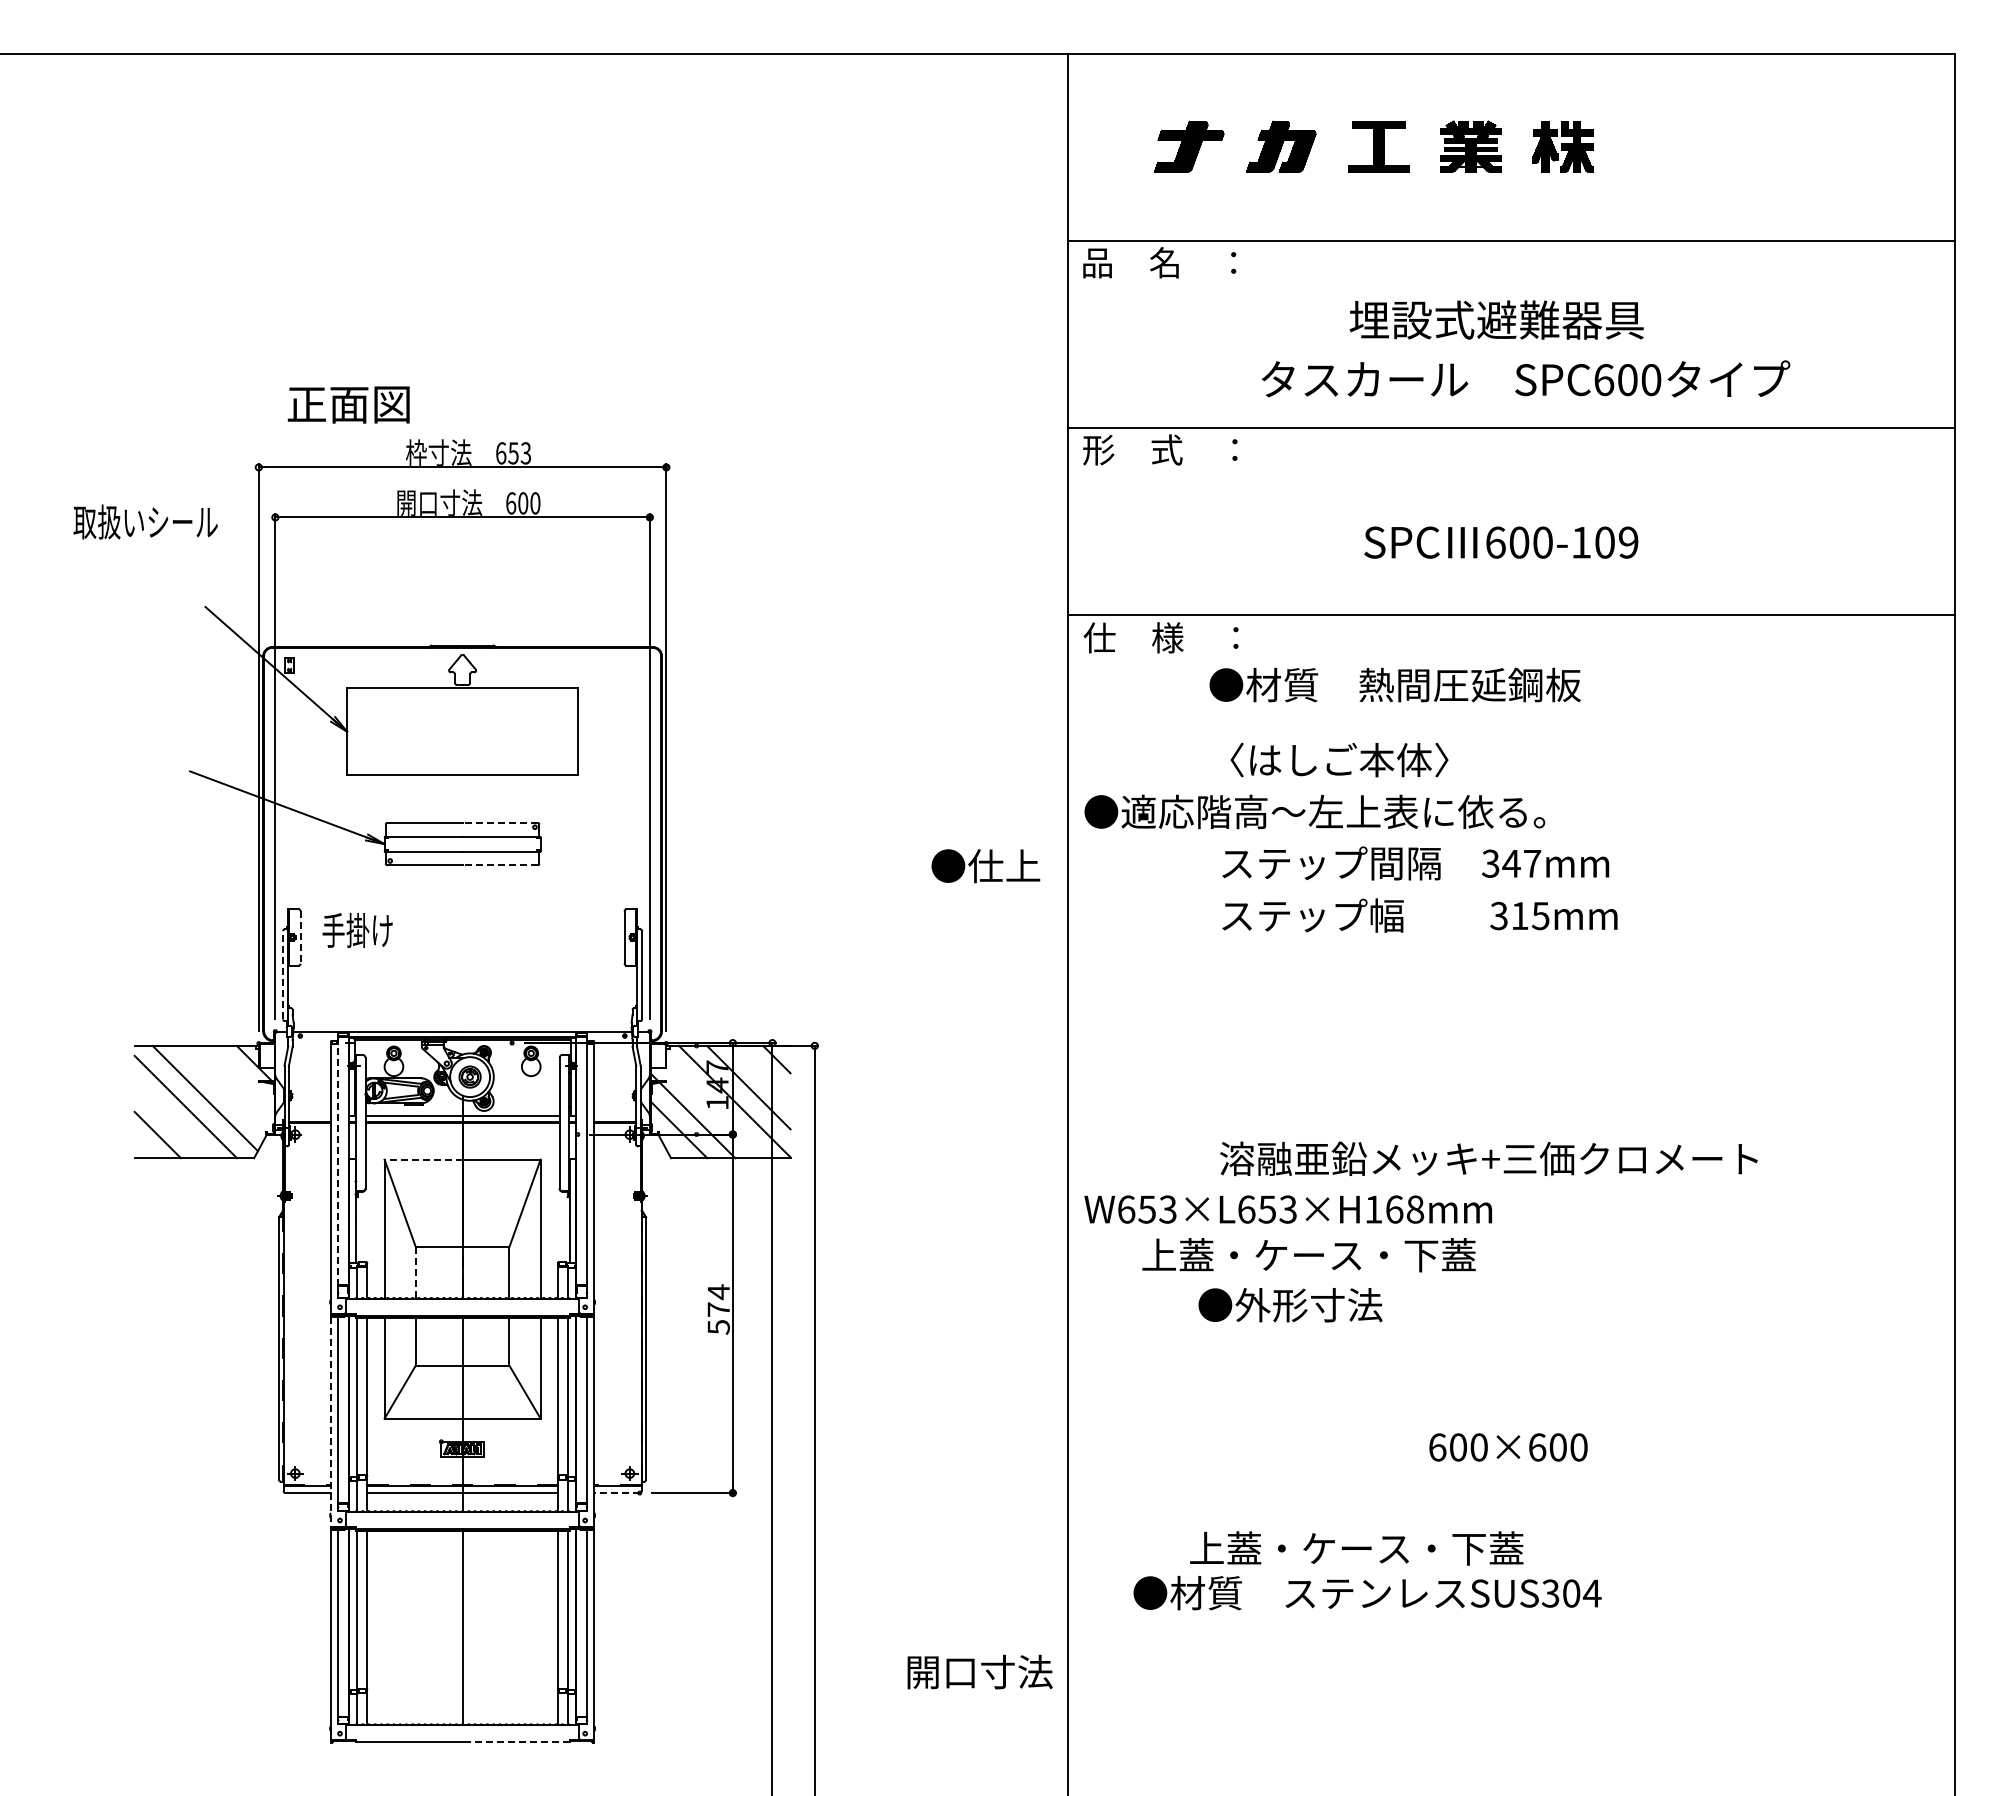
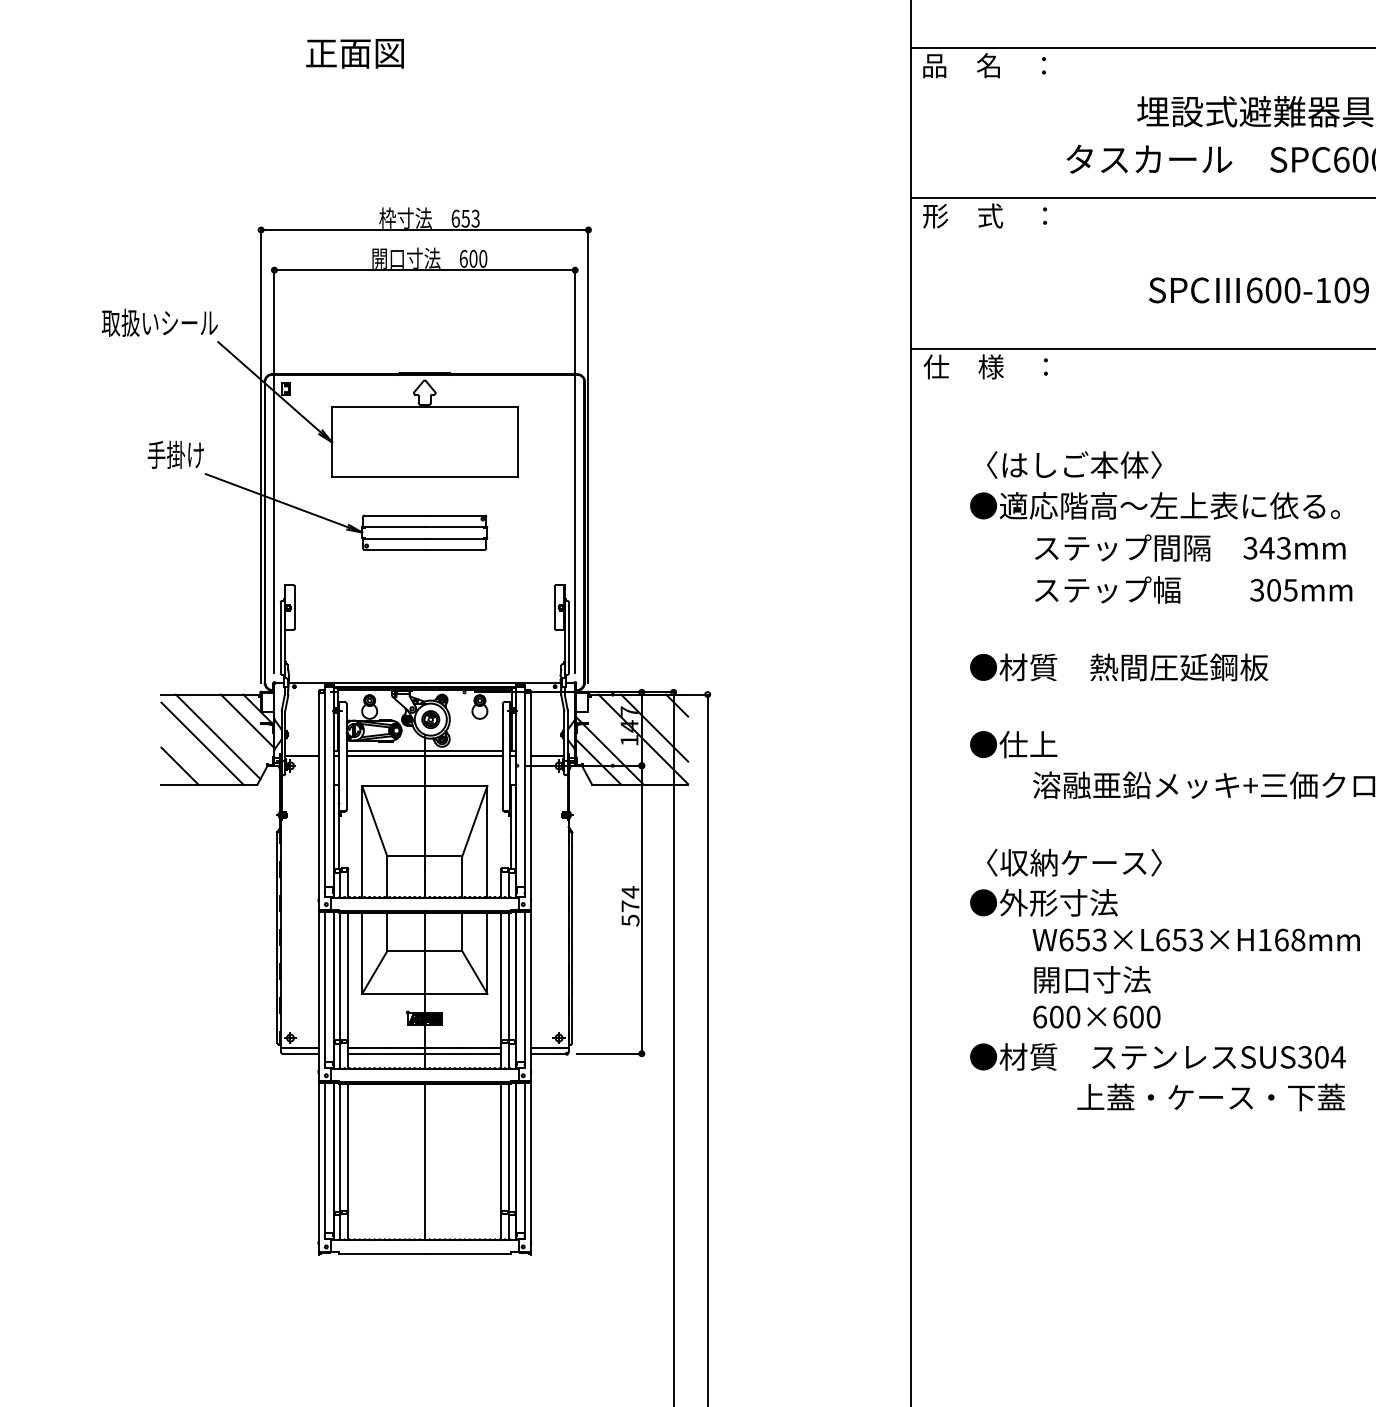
text: (348, 404) -> (354, 53), moved
text: (145, 521) -> (159, 322), moved
text: (1394, 684) -> (1118, 666), moved
text: (1339, 759) -> (1074, 464), moved
text: (1314, 811) -> (1154, 505), moved
line: (500, 822) -> (455, 515), dashed -> solid
text: (1532, 863) -> (1284, 548), 347mm -> 343mm
line: (500, 865) -> (455, 549), dashed -> solid
text: (985, 866) -> (1013, 744), moved
text: (1519, 915) -> (1273, 589), 315mm -> 305mm
text: (357, 929) -> (175, 454), moved
line: (300, 937) -> (294, 607), dashed -> solid
line: (283, 974) -> (280, 637), dashed -> solid
line: (241, 1078) -> (247, 720), added
line: (423, 1159) -> (393, 785), dashed -> solid
line: (338, 1161) -> (325, 787), dashed -> solid
text: (1287, 1209) -> (1195, 940), moved
text: (1308, 1255) -> (1104, 862), 上蓋・ケース・下蓋 -> 〈収納ケース〉
line: (415, 1272) -> (386, 876), dashed -> solid
text: (1290, 1305) -> (1043, 903), moved
line: (330, 1422) -> (318, 997), dashed -> solid
text: (1508, 1447) -> (1096, 1017), moved
line: (617, 1492) -> (549, 1053), dashed -> solid
text: (1356, 1548) -> (1210, 1097), moved
text: (1367, 1593) -> (1157, 1057), moved
text: (979, 1671) -> (1092, 979), moved
line: (515, 1742) -> (467, 1254), dashed -> solid

